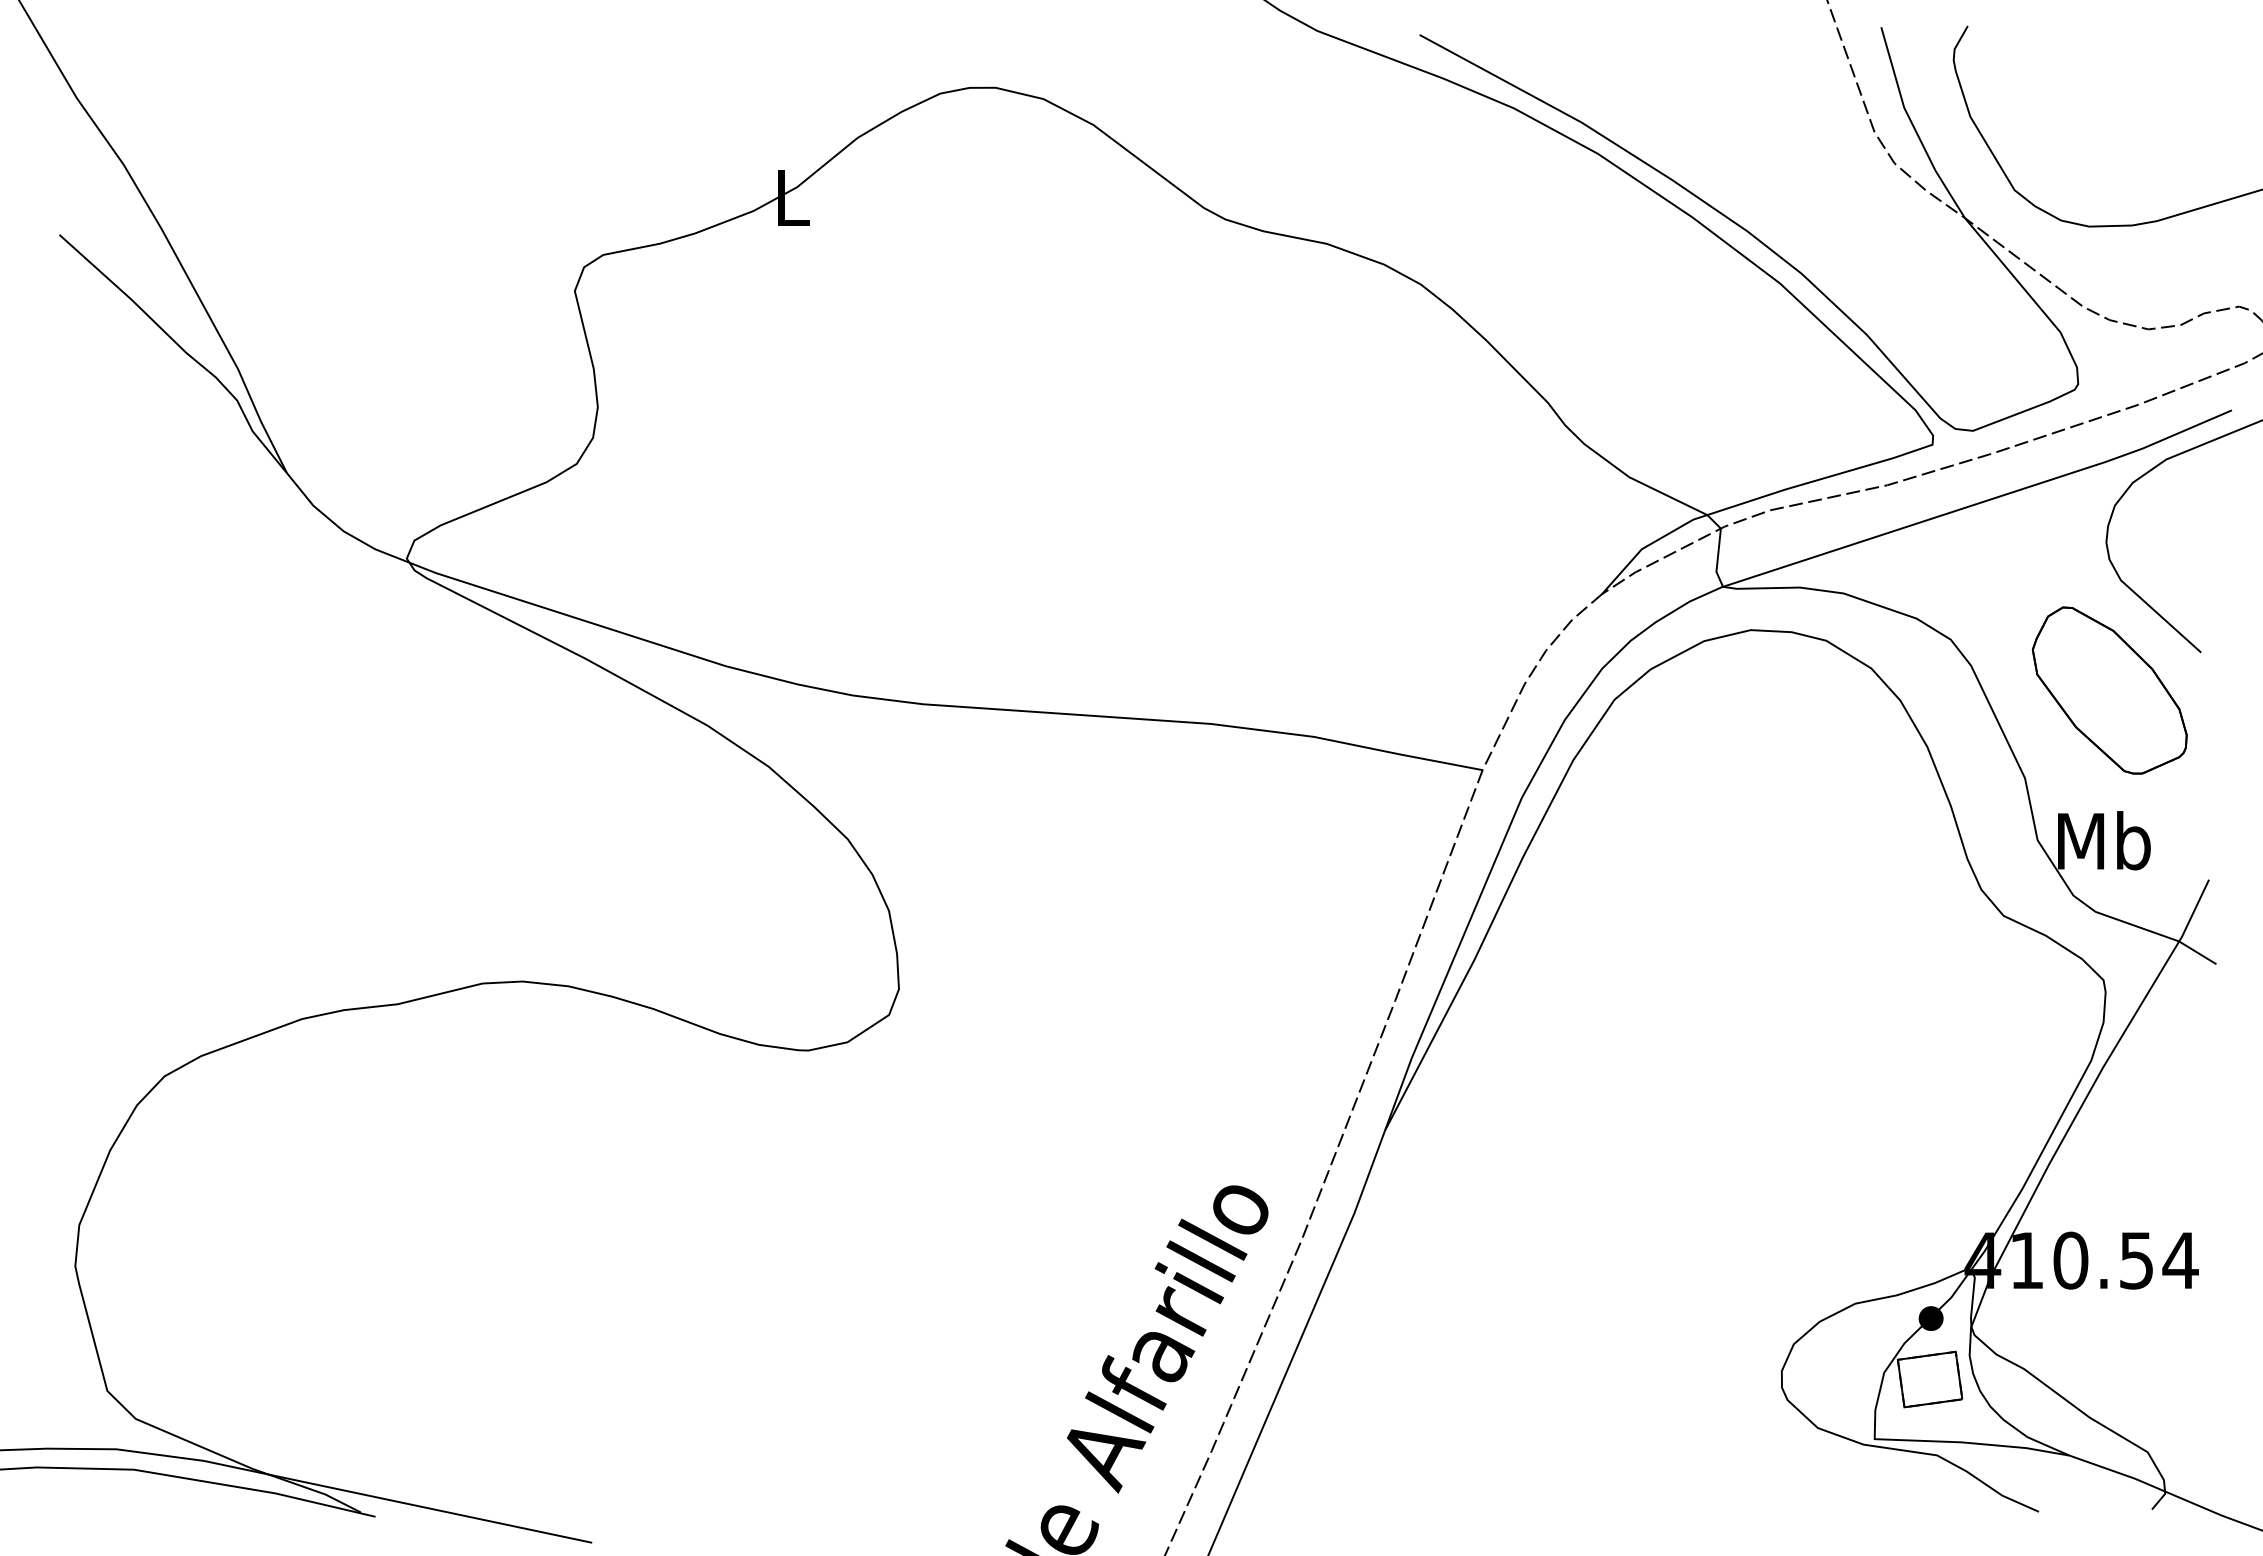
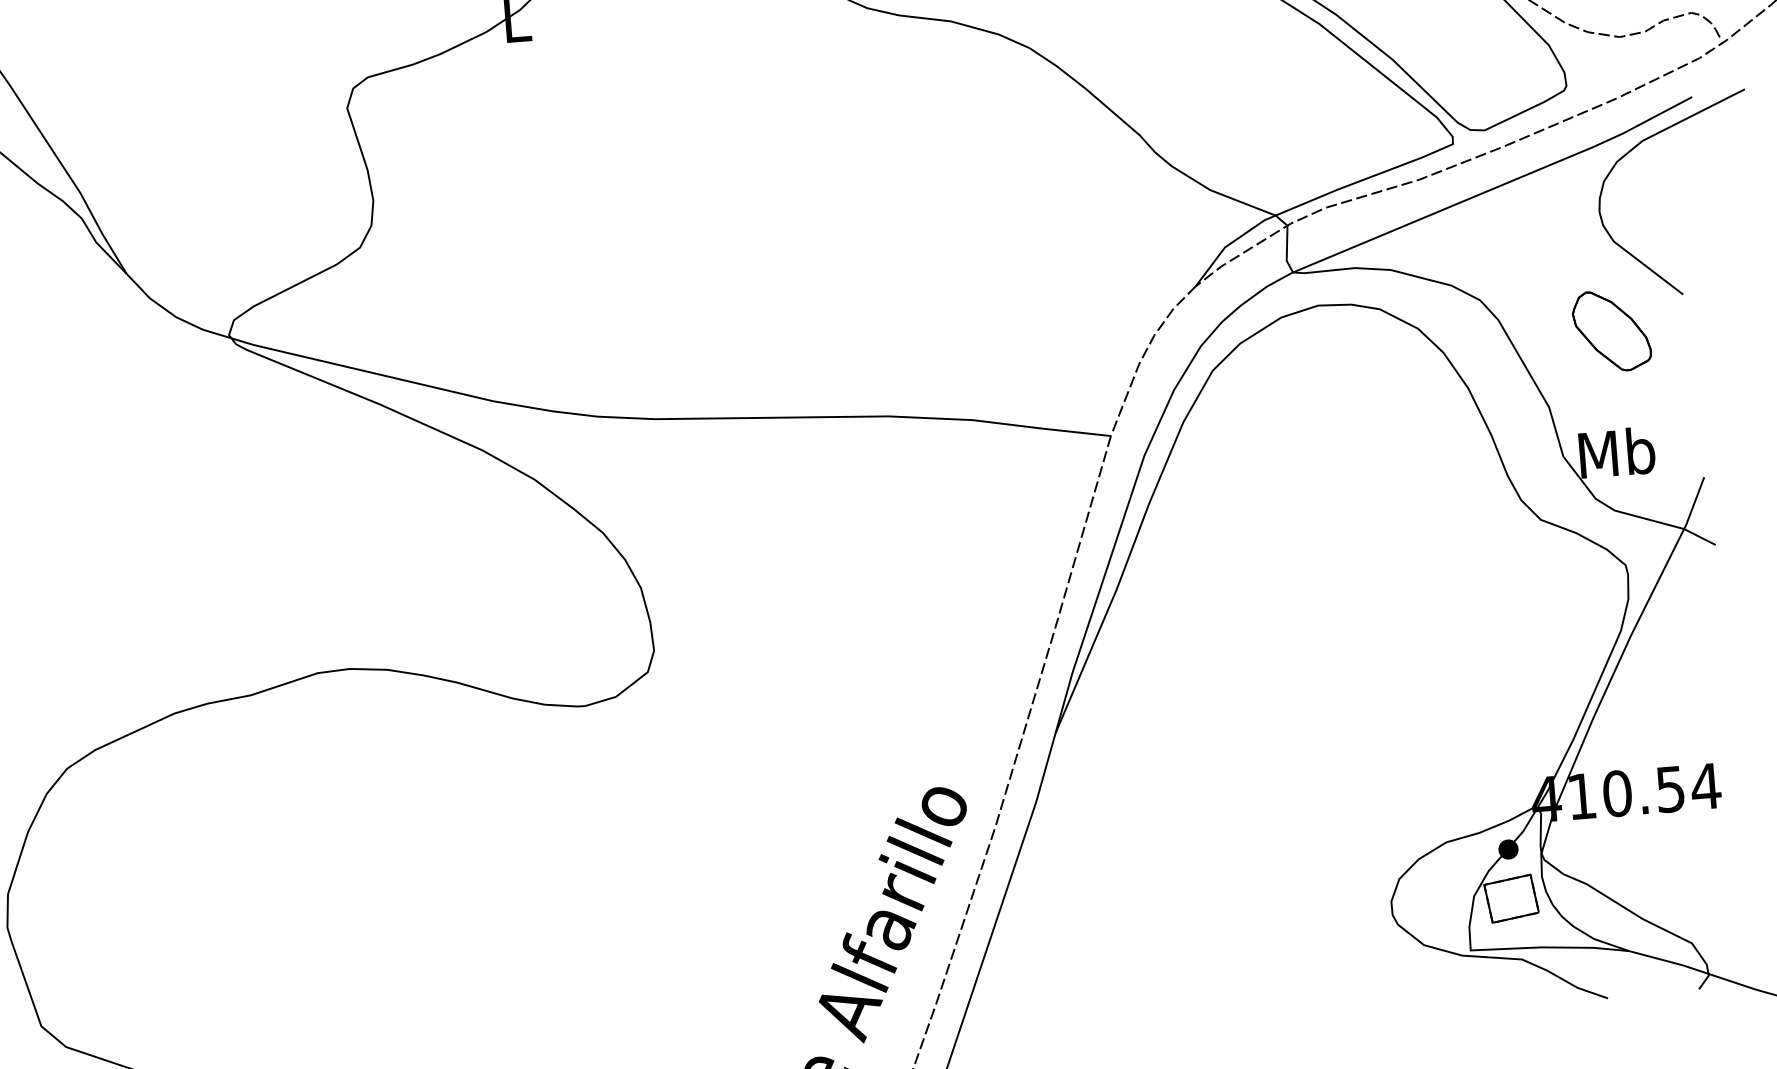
part: (2109, 690) -> (1611, 331), size x0.6

